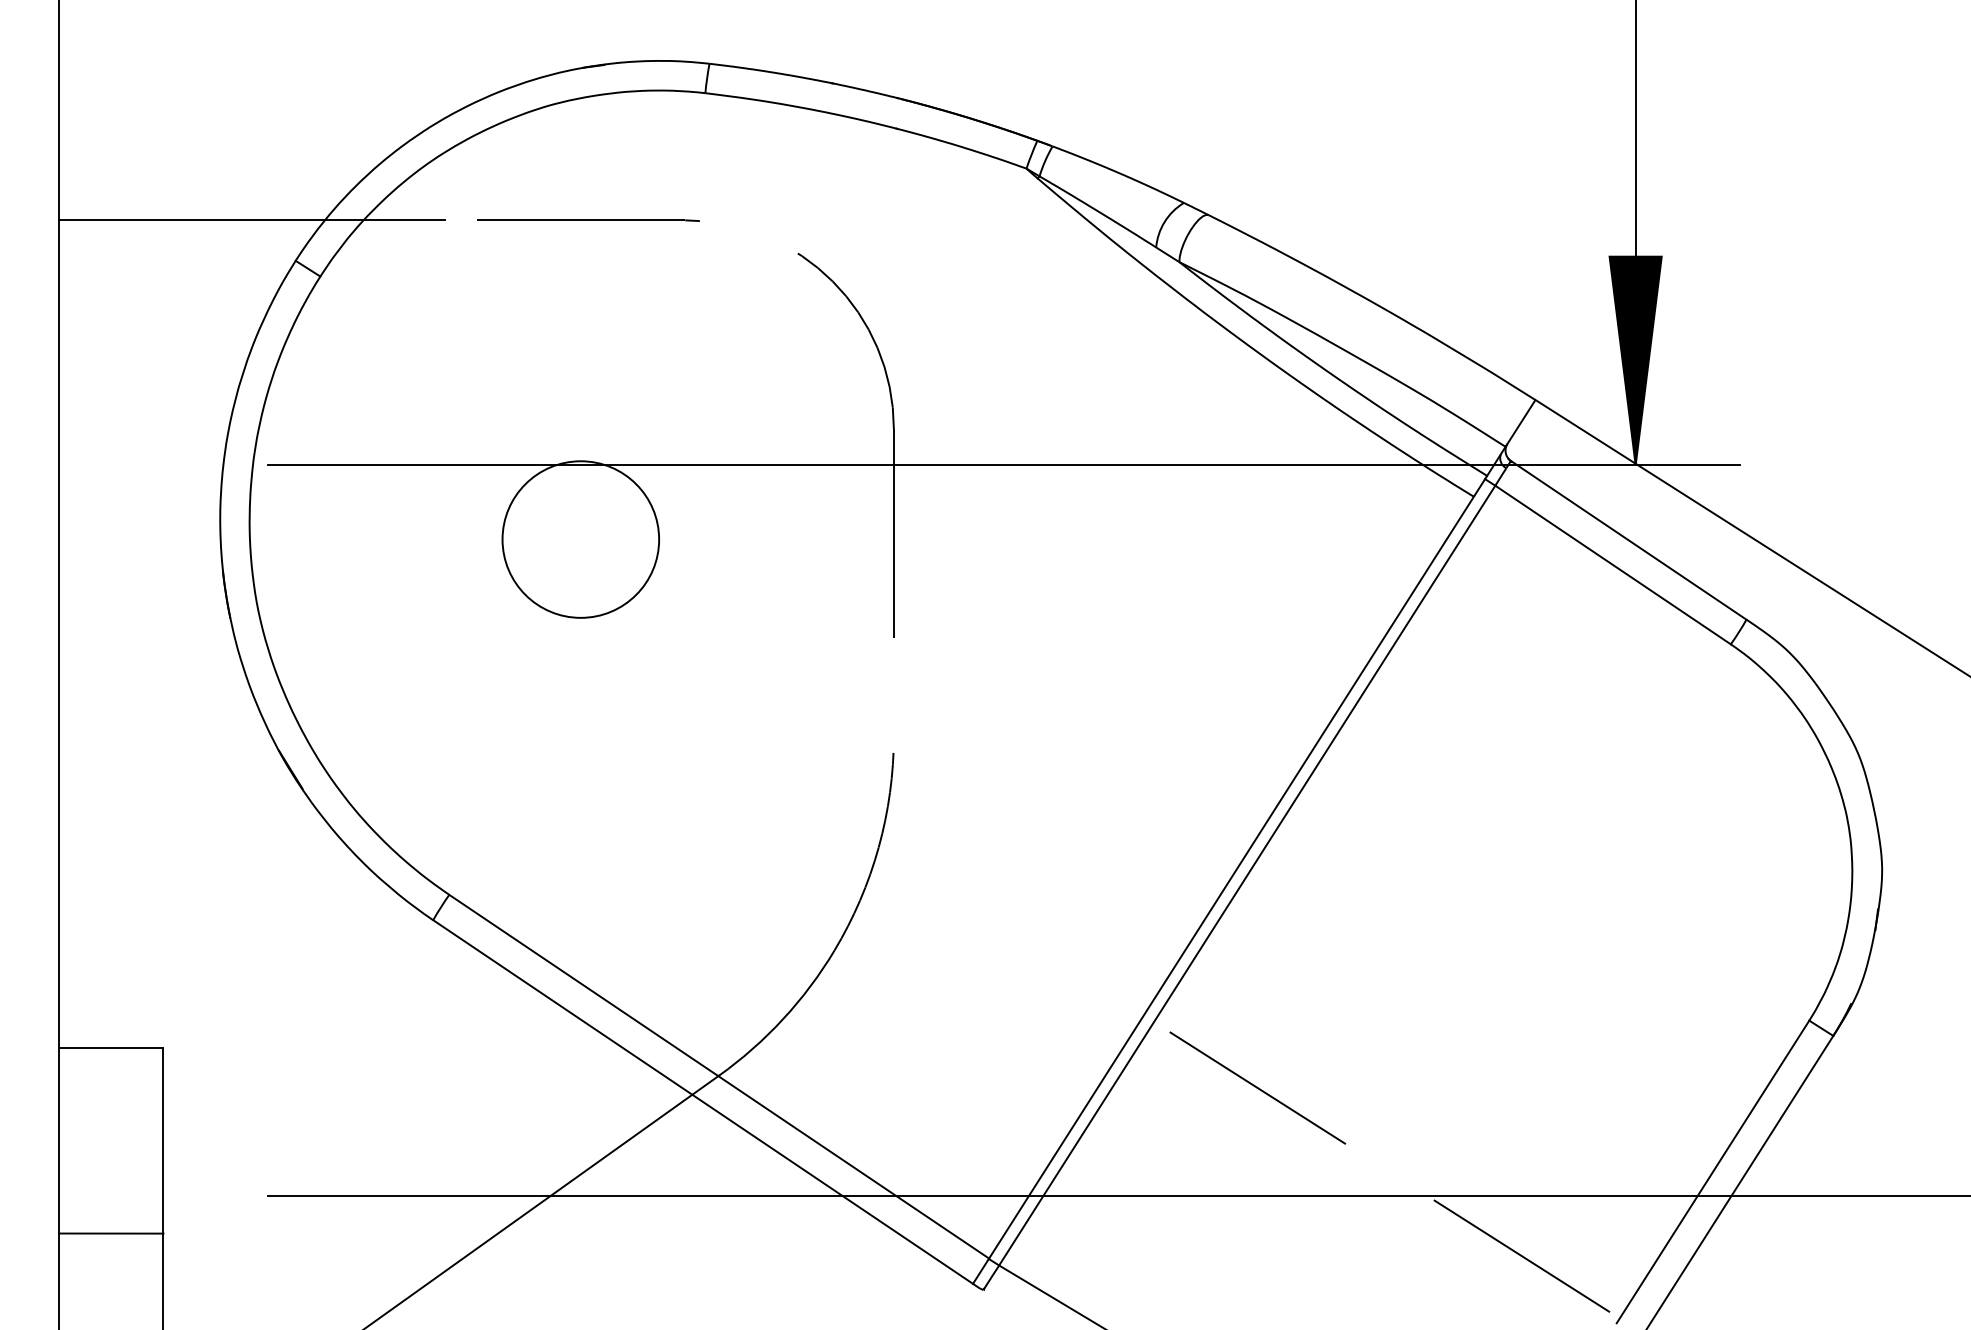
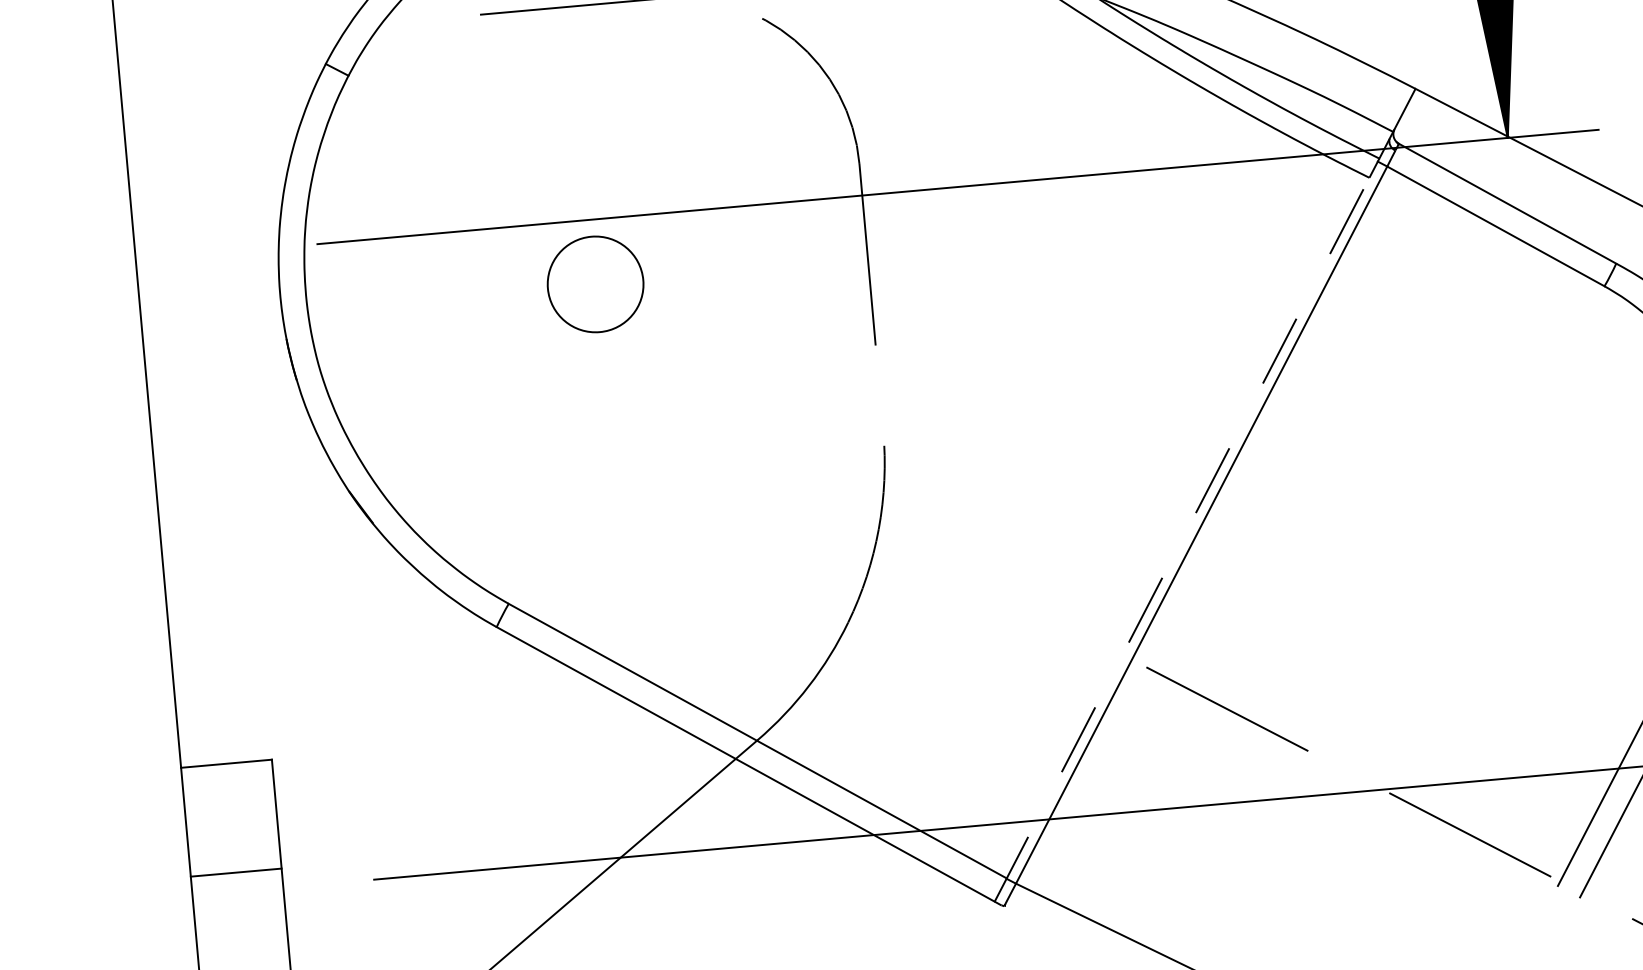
line: (251, 220) -> (284, 32), removed
circle: (580, 539) -> (595, 284), size x0.7
line: (1223, 889) -> (1182, 539), solid -> dashed
line: (111, 1233) -> (236, 872), moved

